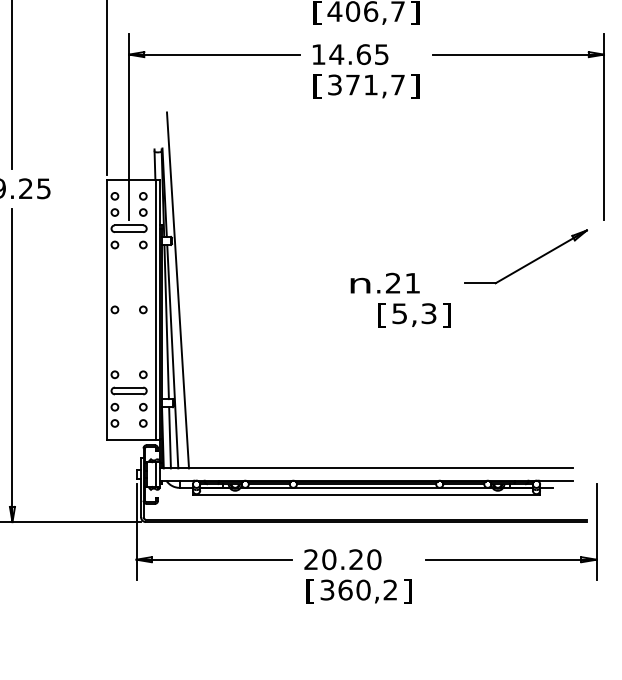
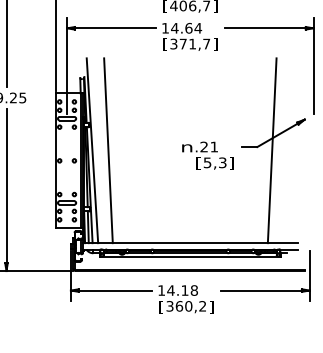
text: (382, 54) -> (198, 28), 14.65 -> 14.64
line: (208, 289) -> (108, 150), added
line: (522, 289) -> (271, 150), added
text: (343, 559) -> (178, 290), 20.20 -> 14.18

